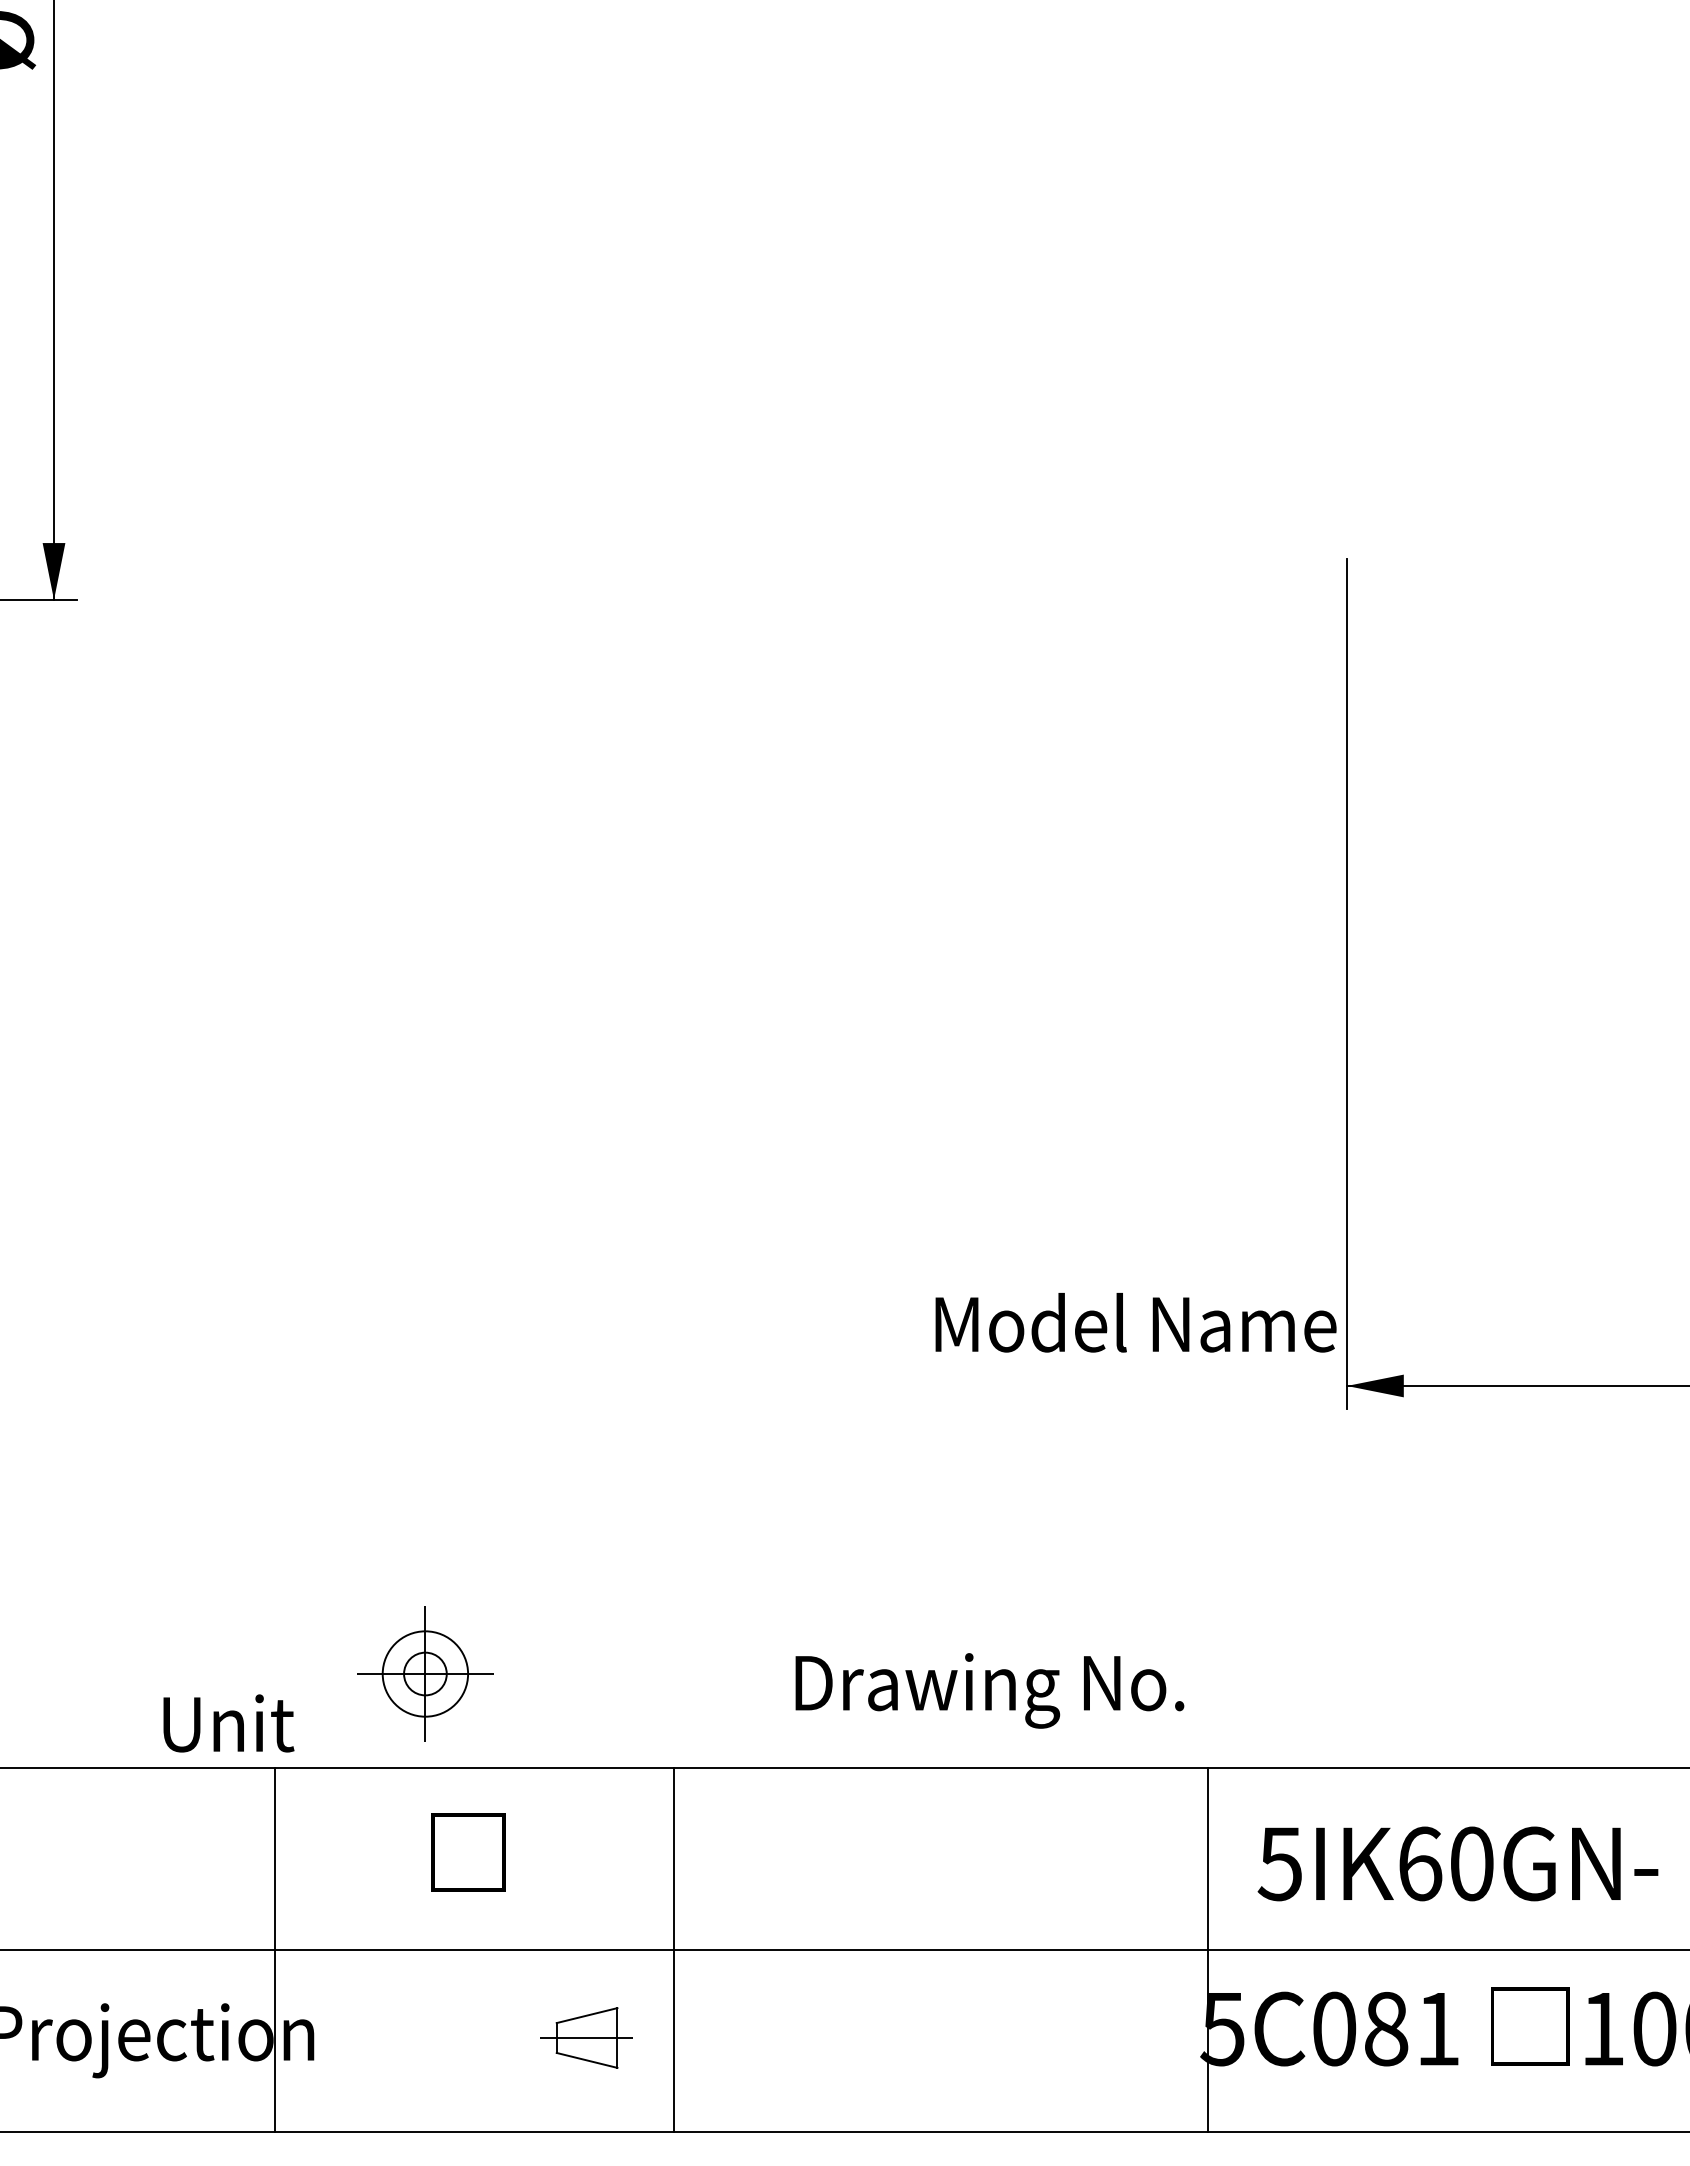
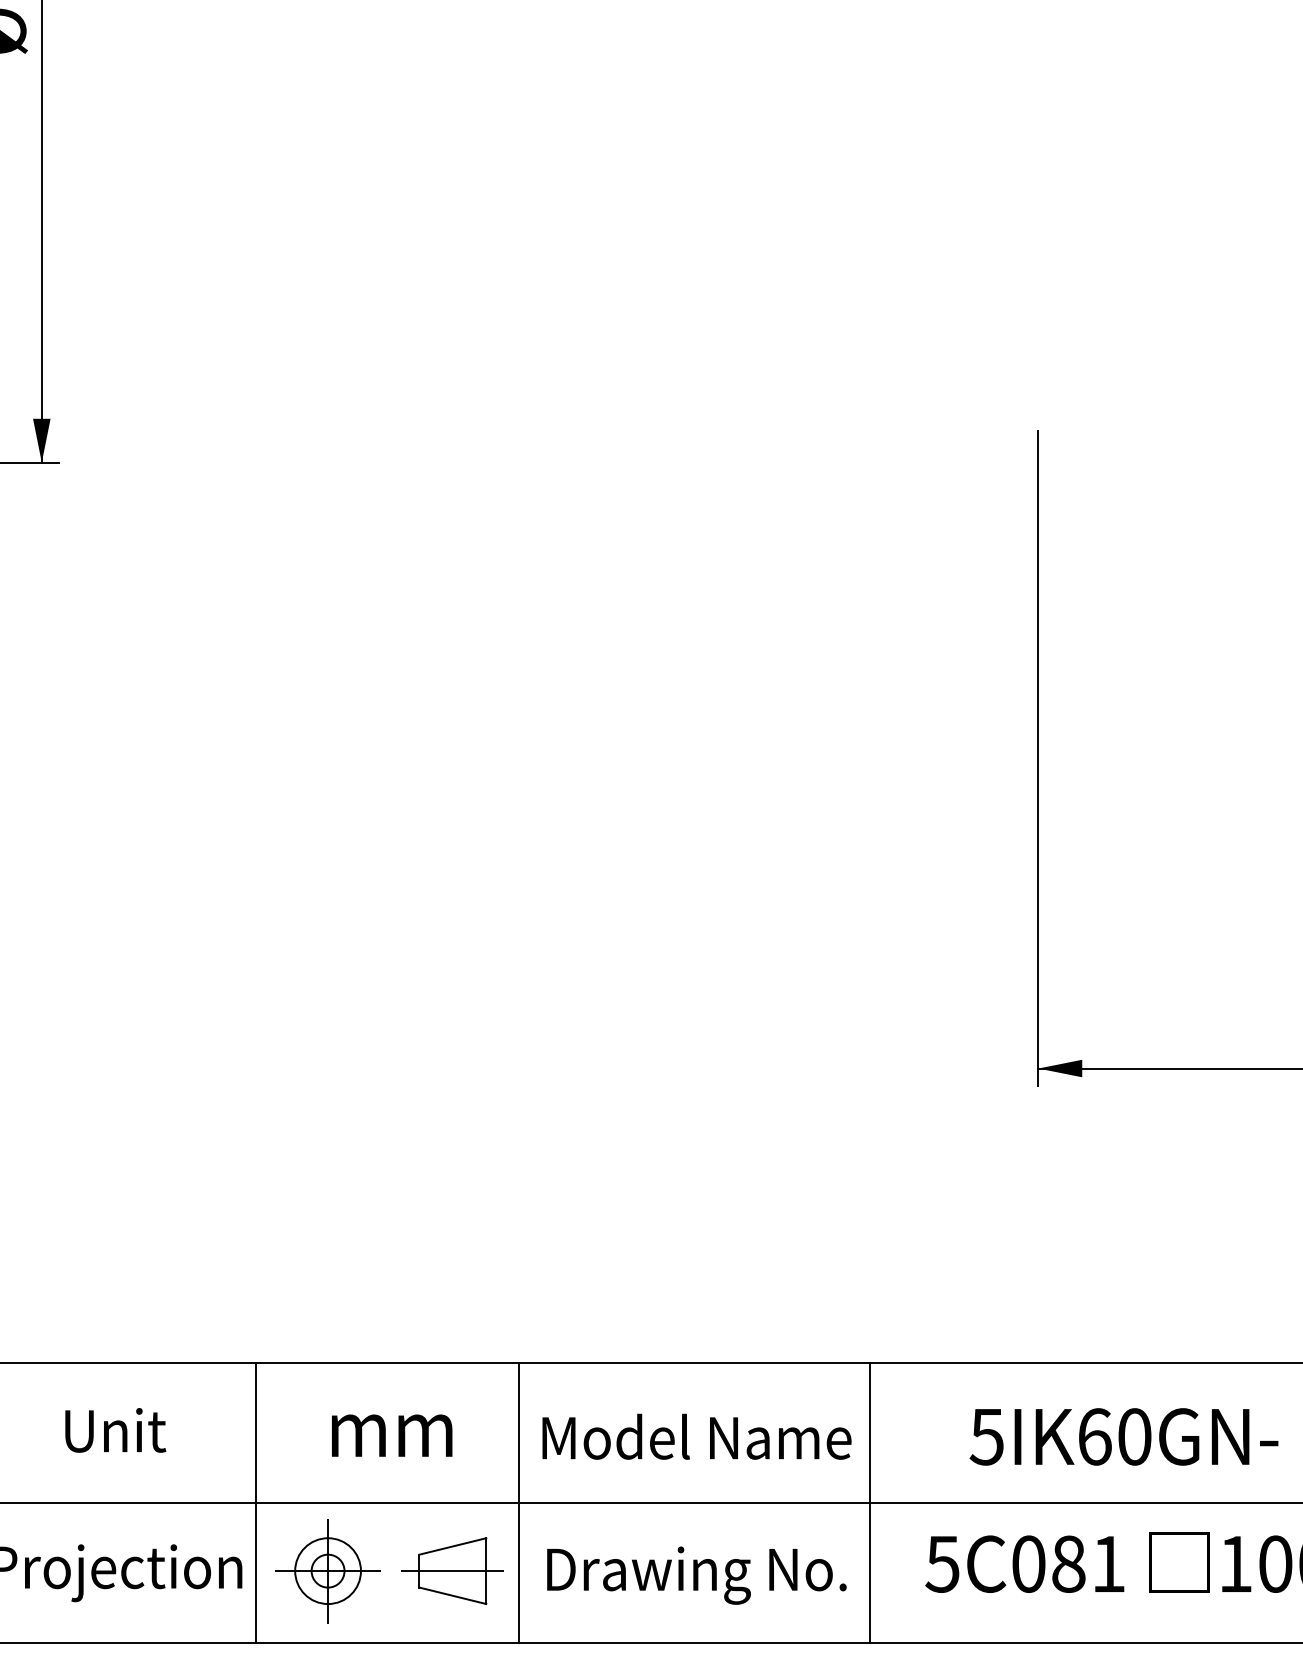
text: (1135, 1322) -> (696, 1436), moved
part: (425, 1673) -> (328, 1570), moved
text: (989, 1690) -> (696, 1575), moved
text: (228, 1723) -> (115, 1430), moved
text: (508, 1852) -> (392, 1428), □ -> mm
line: (275, 1949) -> (256, 1502), moved
line: (1207, 1949) -> (870, 1502), moved
part: (586, 2037) -> (452, 1570), size x1.43

